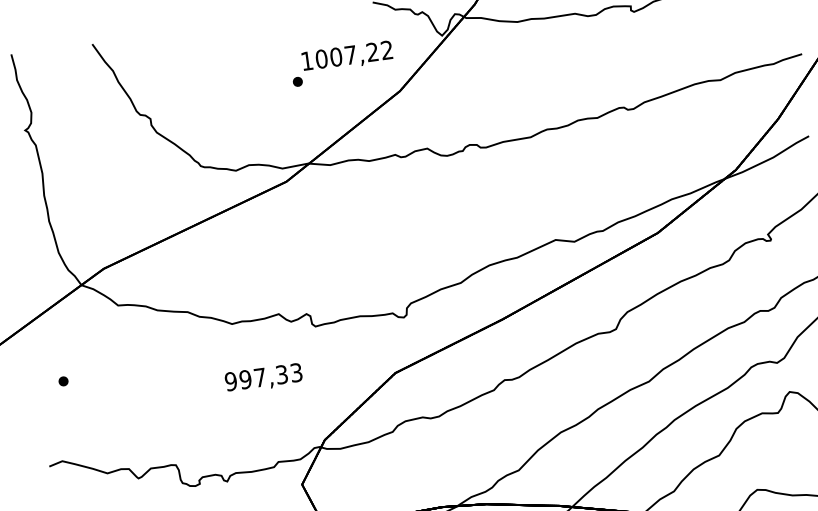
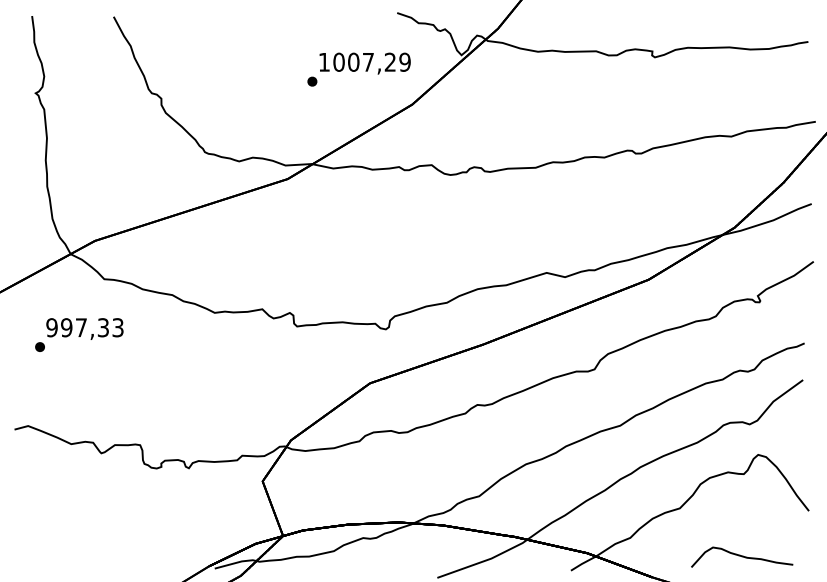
text: (386, 49) -> (404, 61), 1007,22 -> 1007,29
text: (263, 378) -> (84, 328), moved

